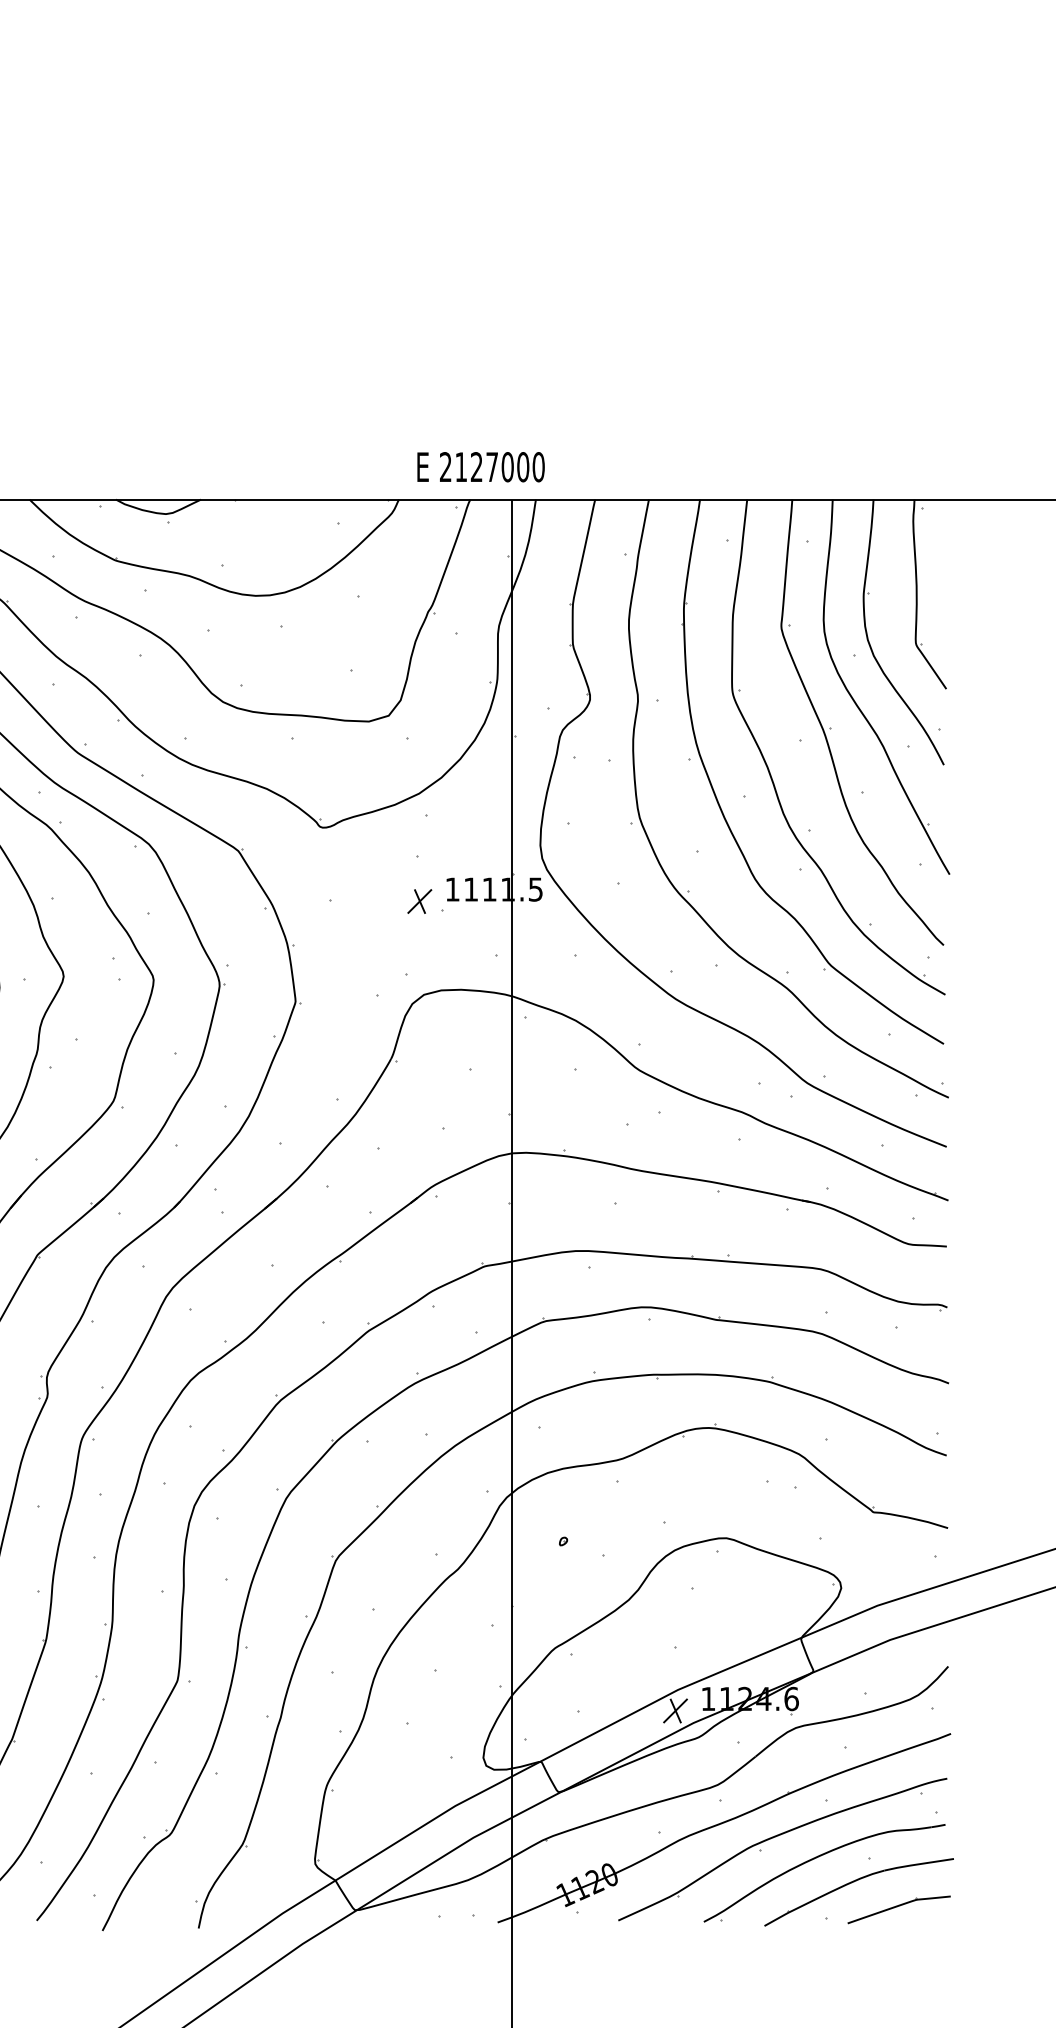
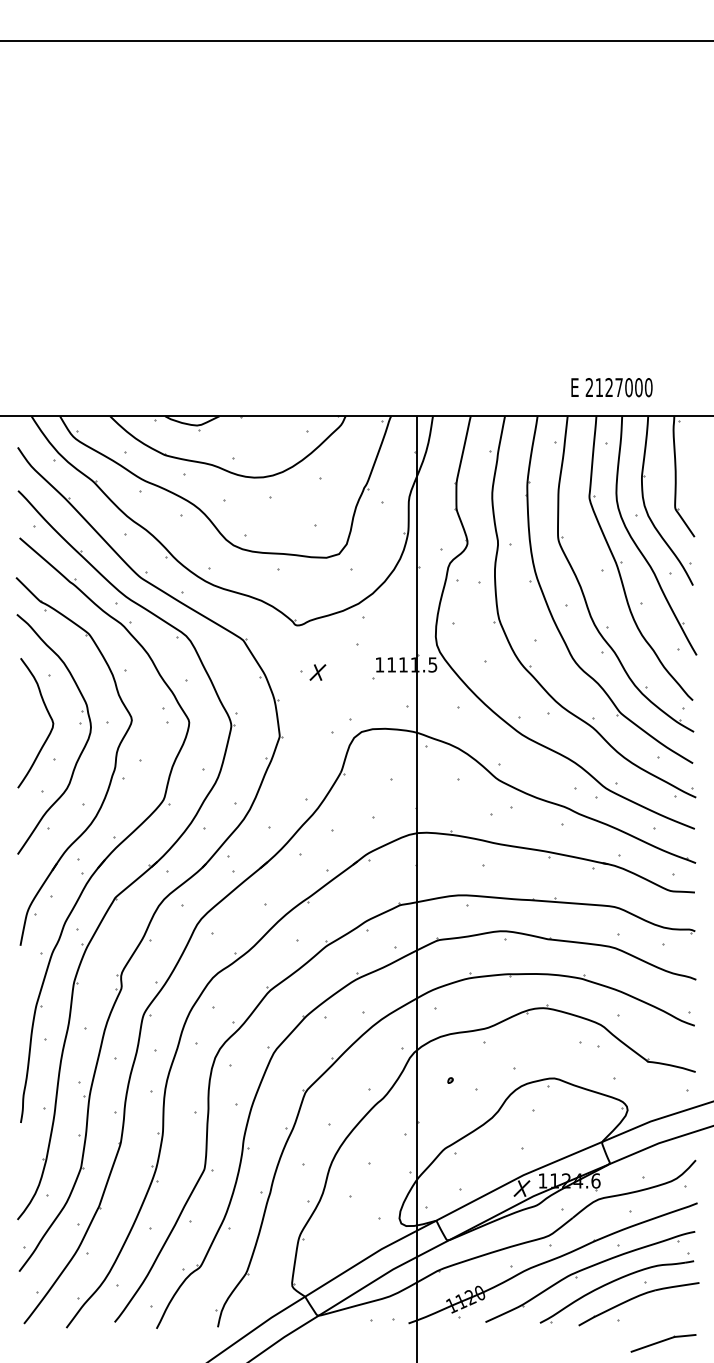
text: (480, 466) -> (611, 387), moved
part: (419, 901) -> (317, 672), moved
part: (899, 1910) -> (663, 1343), moved

